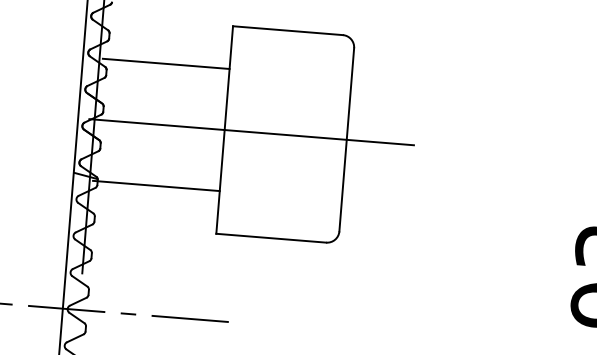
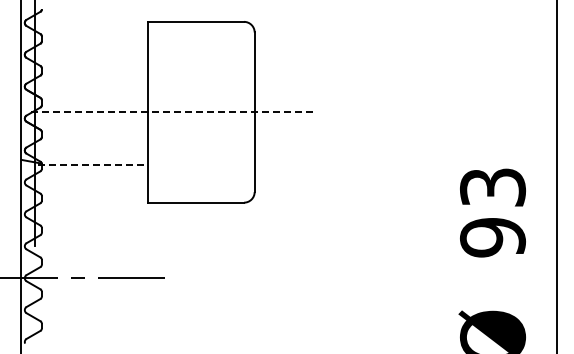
line: (165, 64) -> (92, 59), removed
line: (251, 132) -> (171, 112), solid -> dashed
line: (156, 186) -> (93, 165), solid -> dashed

